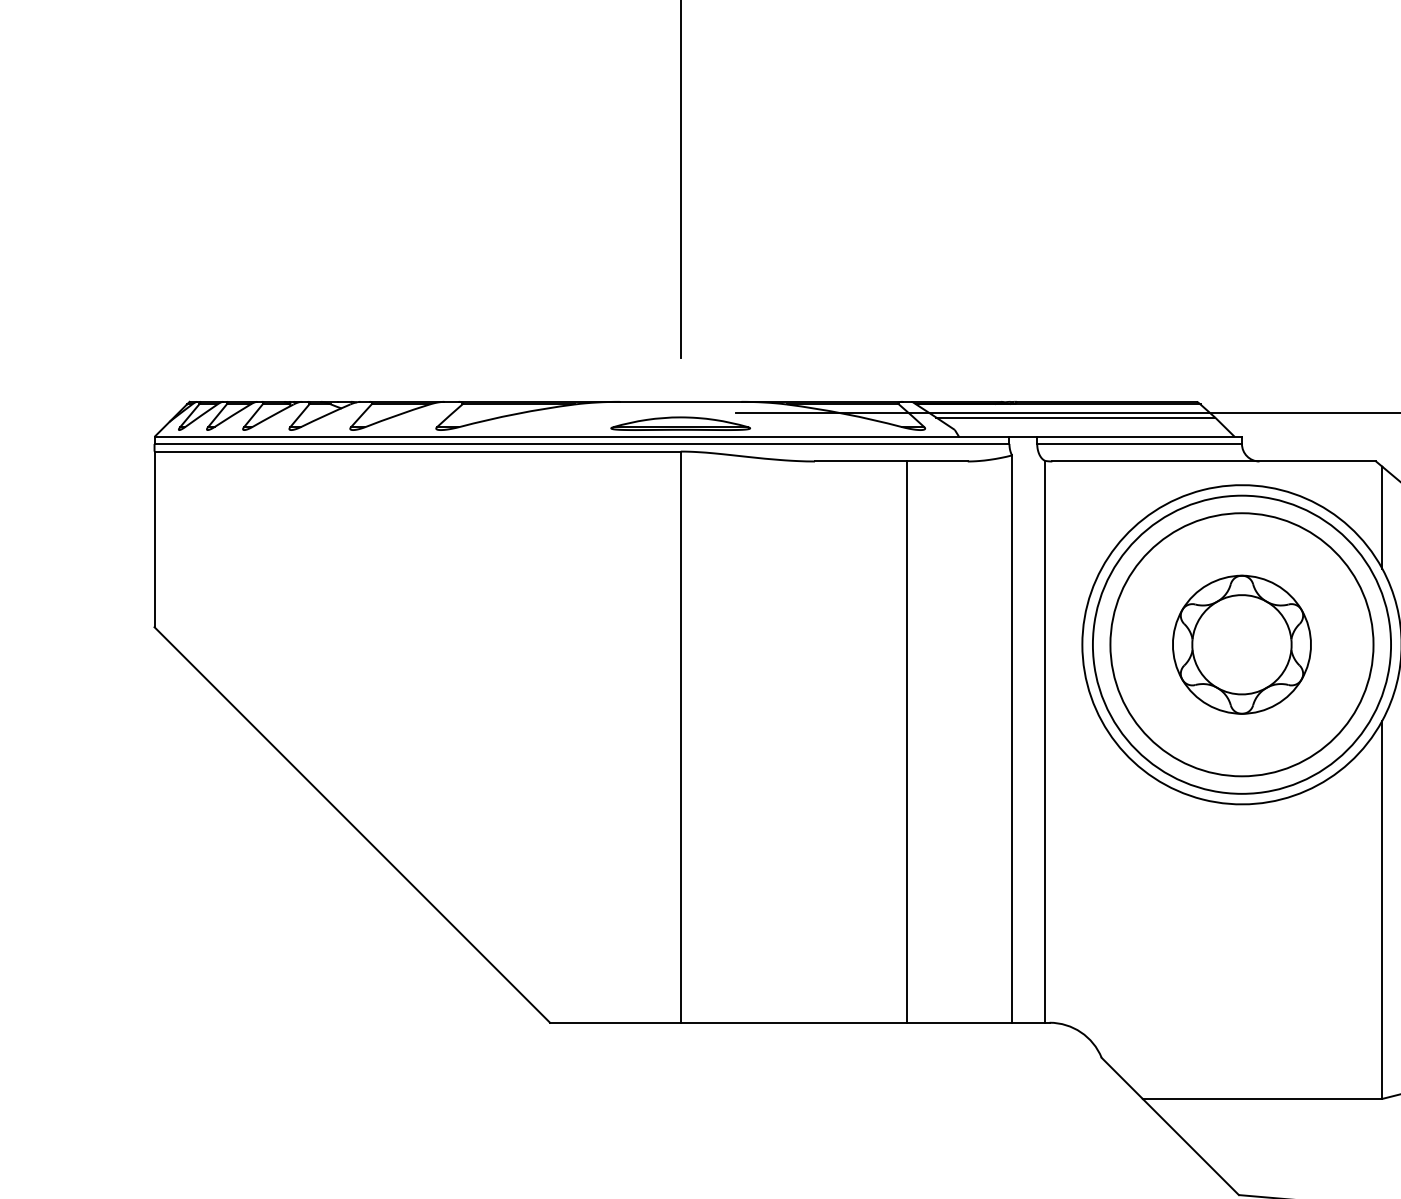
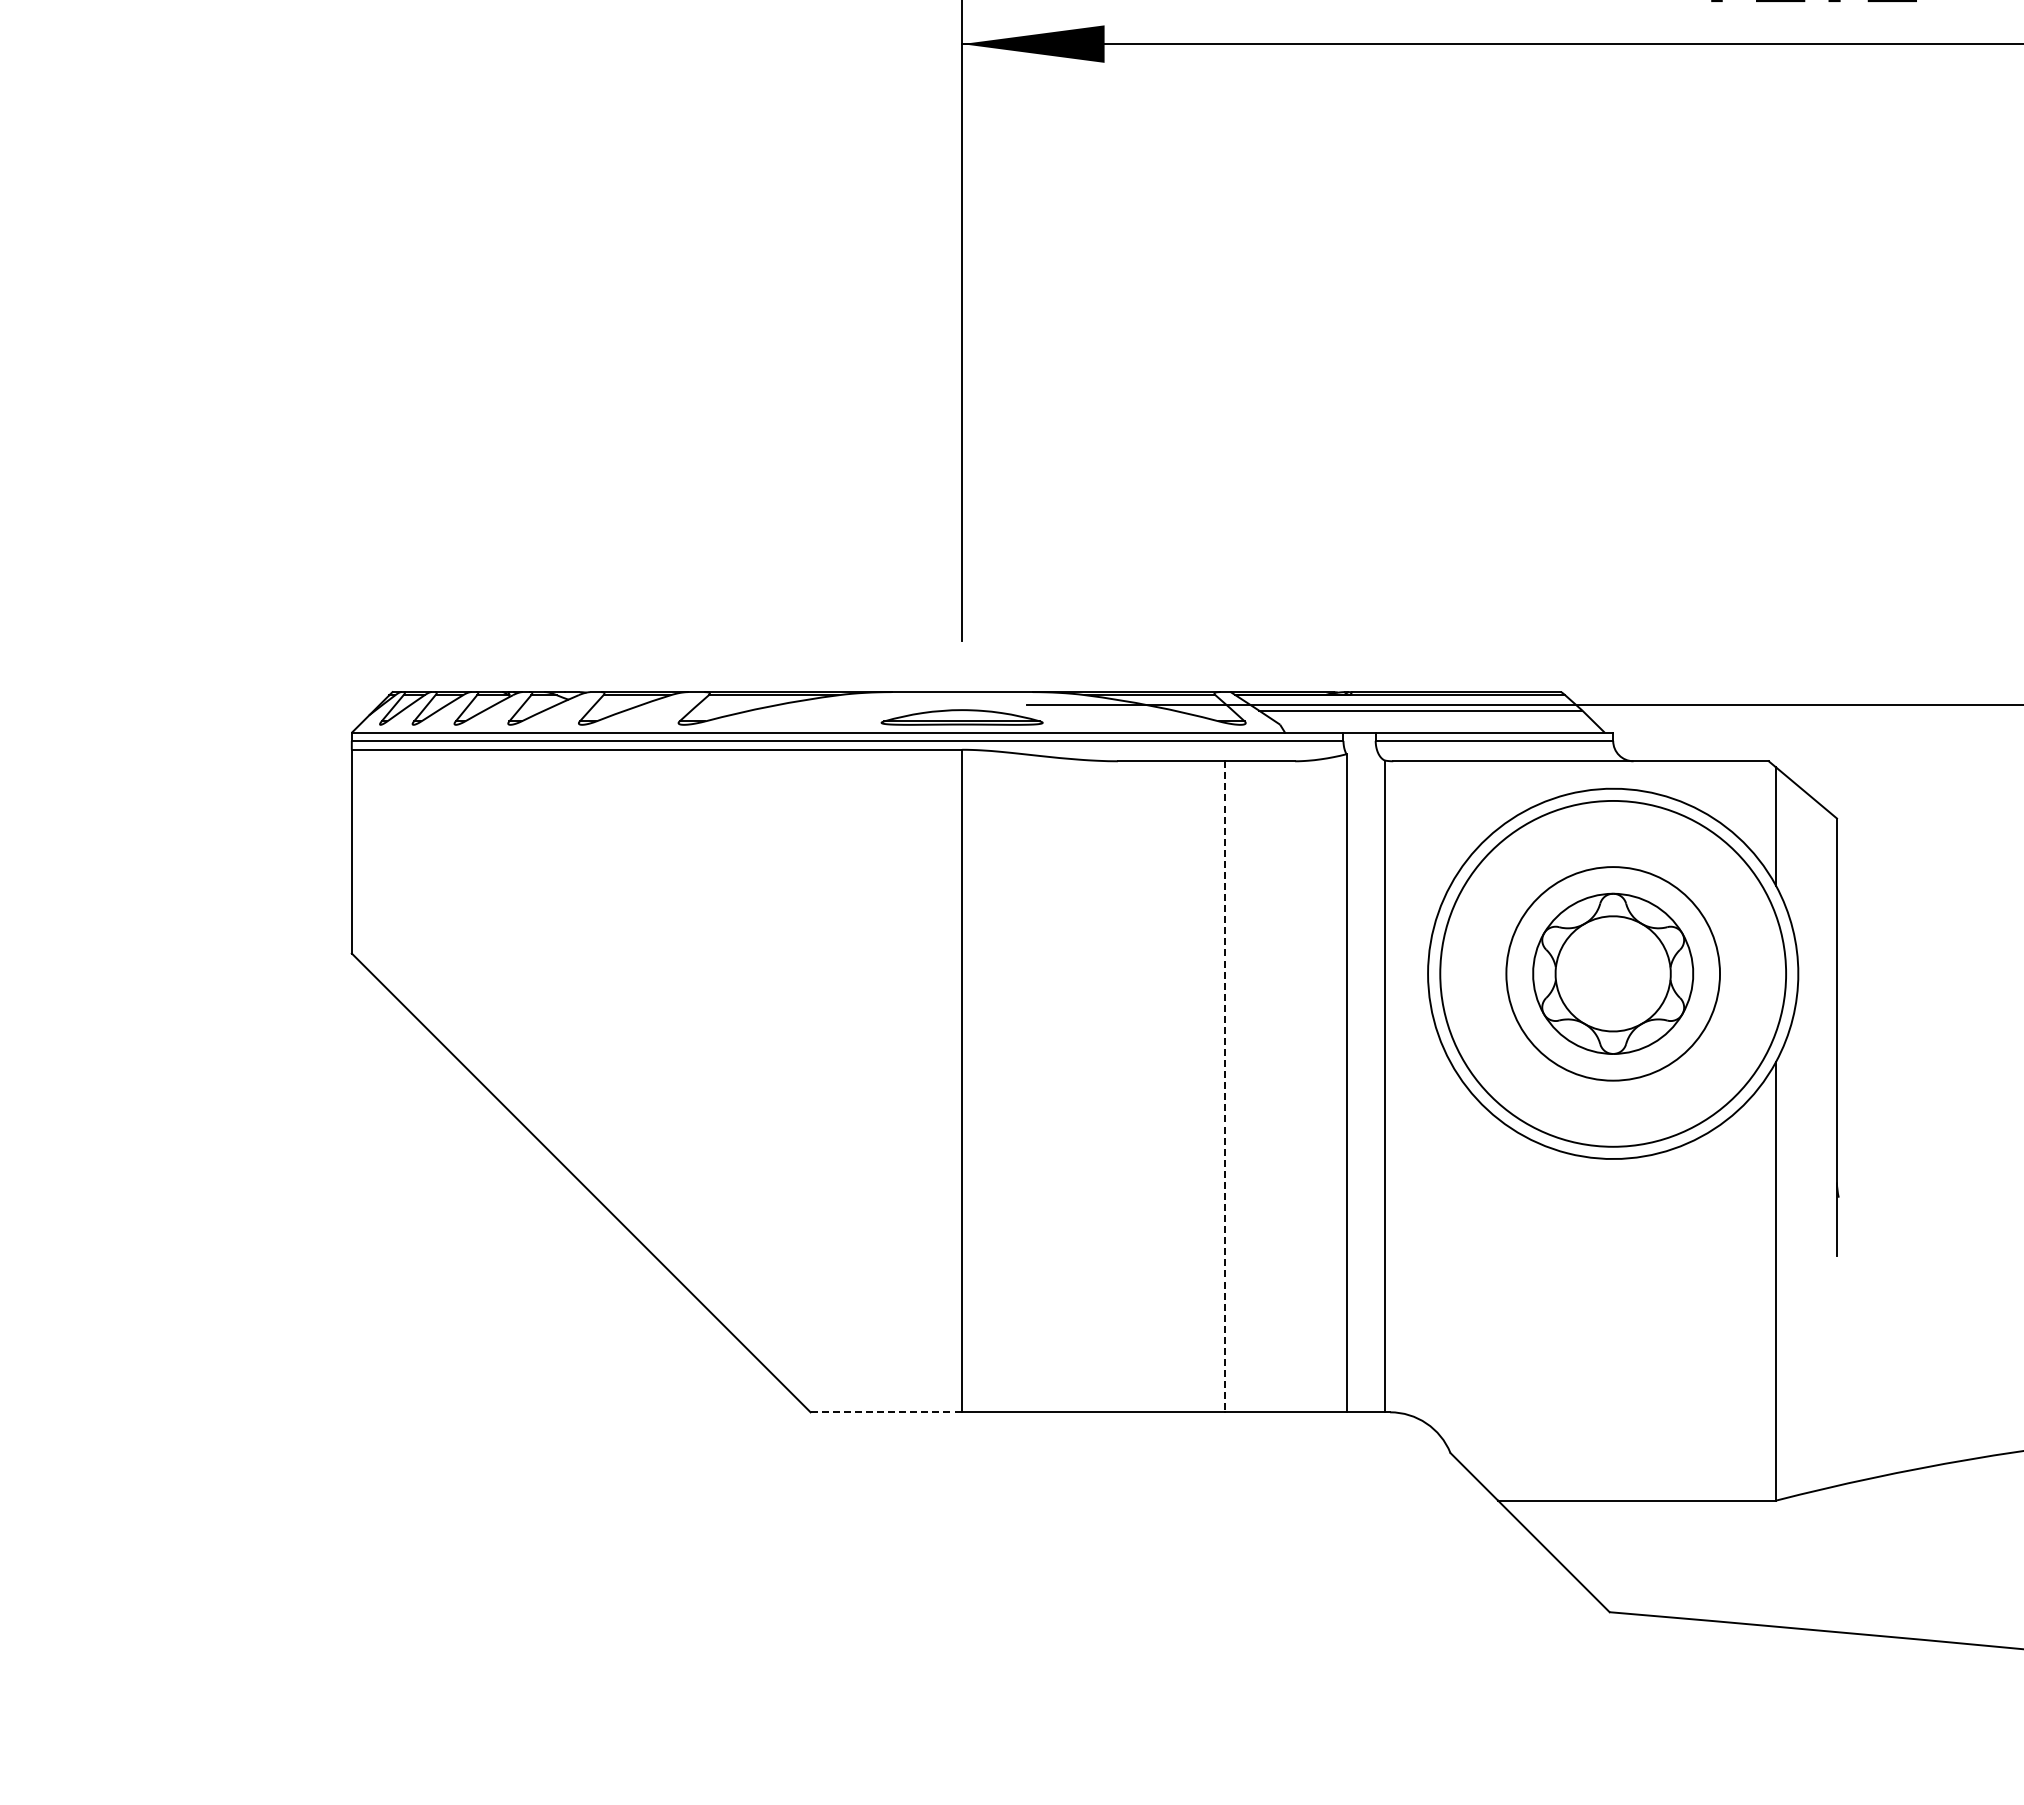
circle: (1241, 644) -> (1612, 973), size x0.7
line: (907, 741) -> (1225, 1086), solid -> dashed
line: (615, 1022) -> (886, 1412), solid -> dashed

